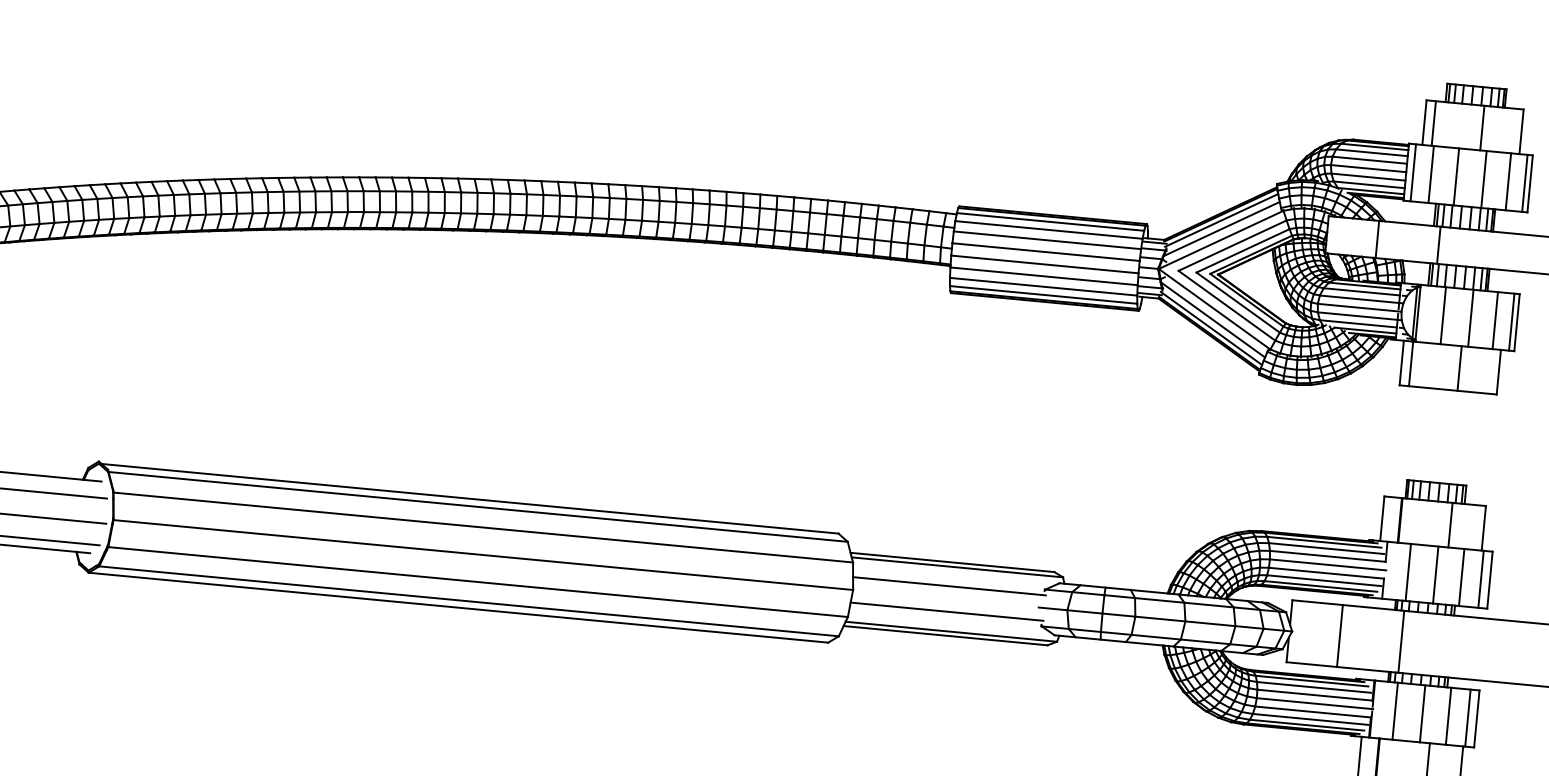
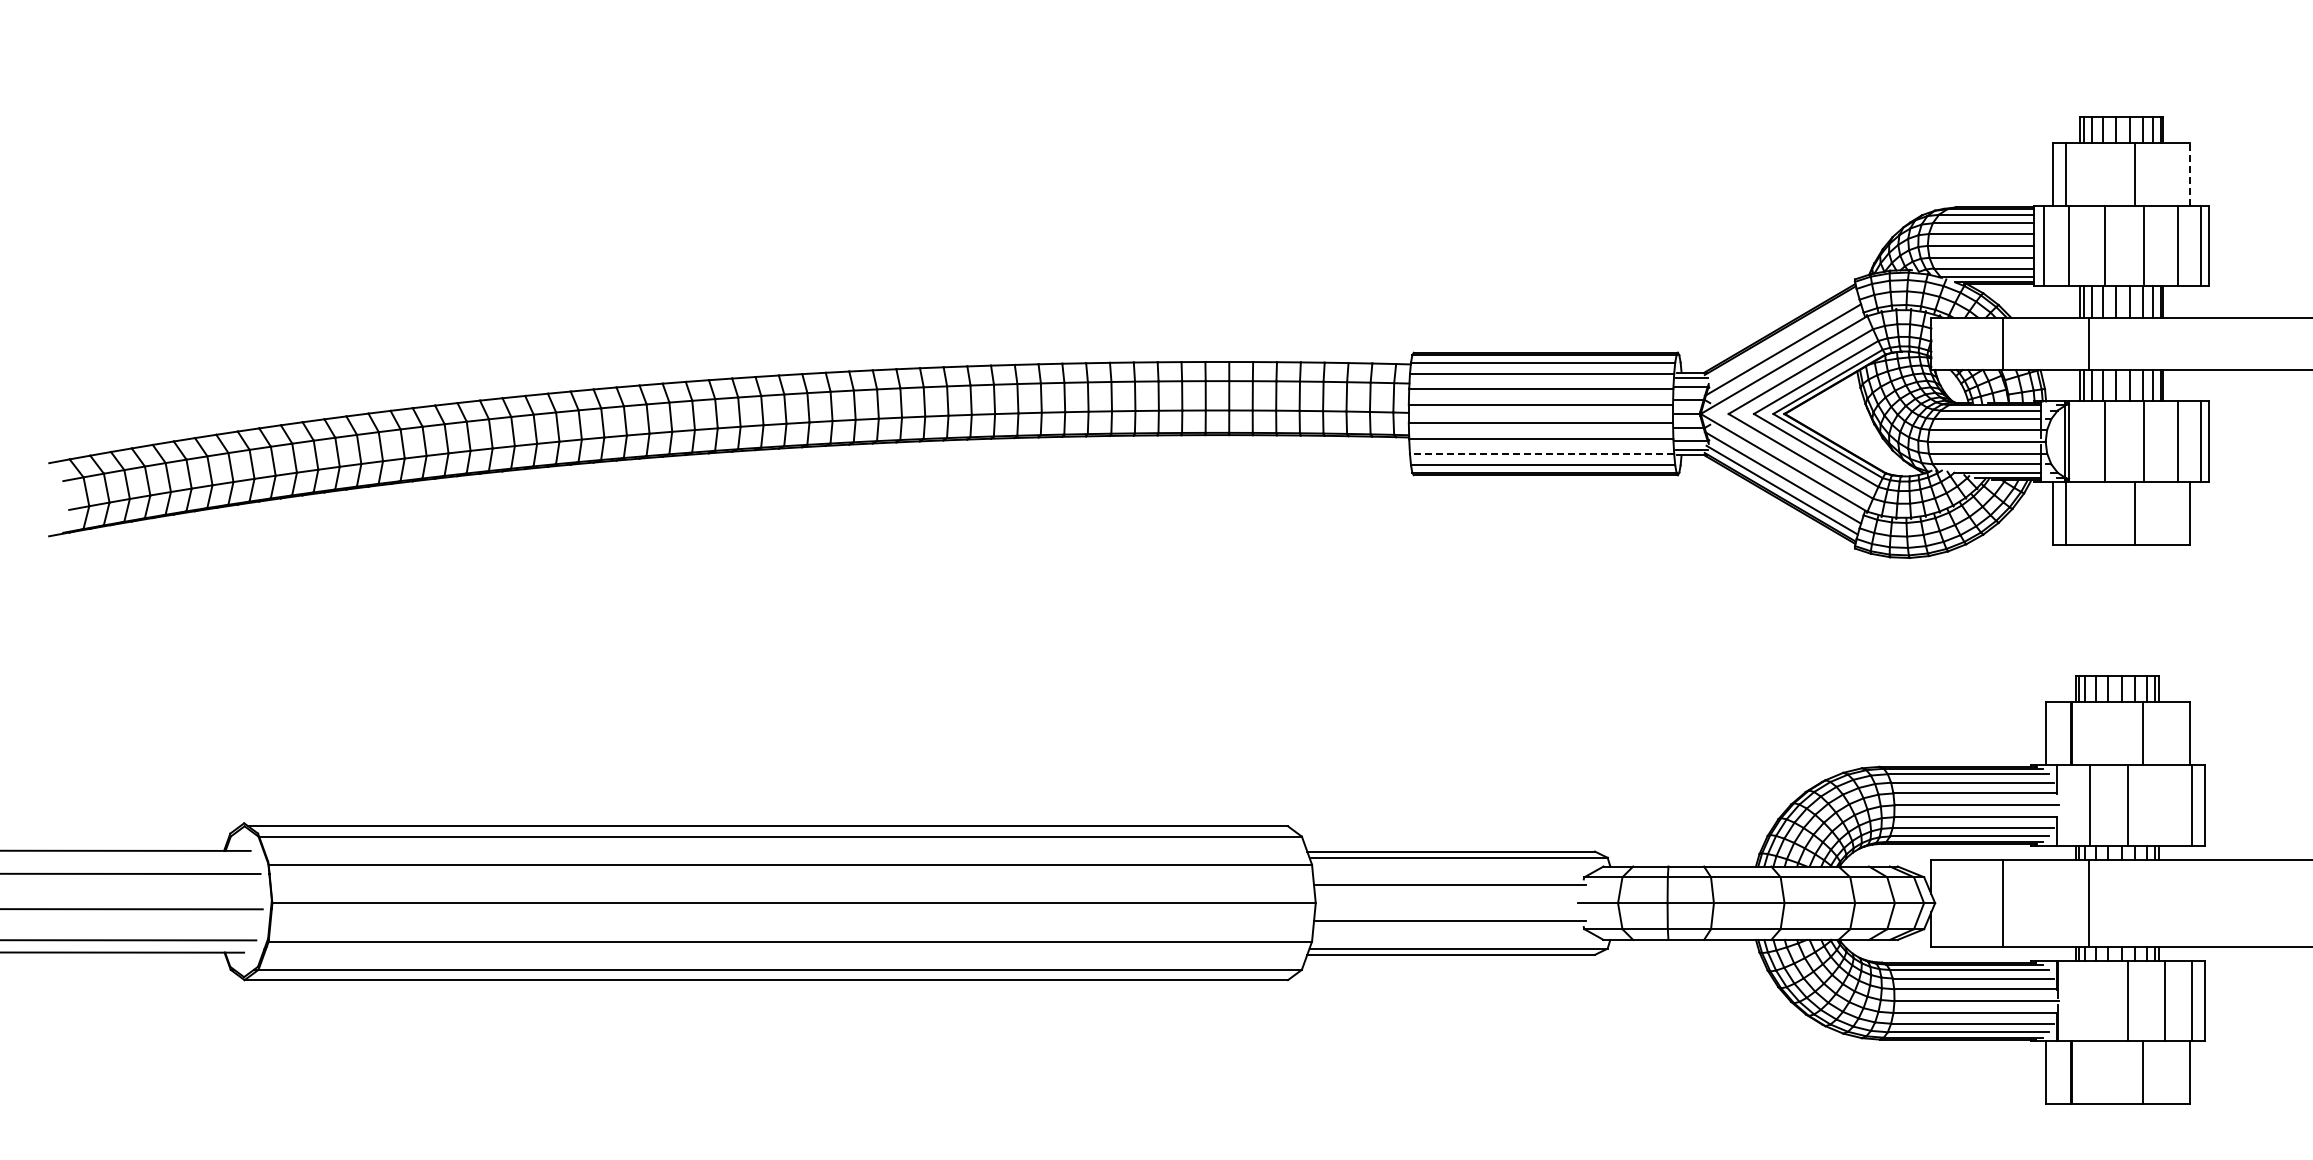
line: (1521, 131) -> (2189, 173), solid -> dashed
line: (1221, 220) -> (1781, 337), removed
line: (1043, 287) -> (1541, 454), solid -> dashed
line: (1461, 577) -> (2165, 805), removed
line: (1395, 710) -> (2089, 1000), removed

